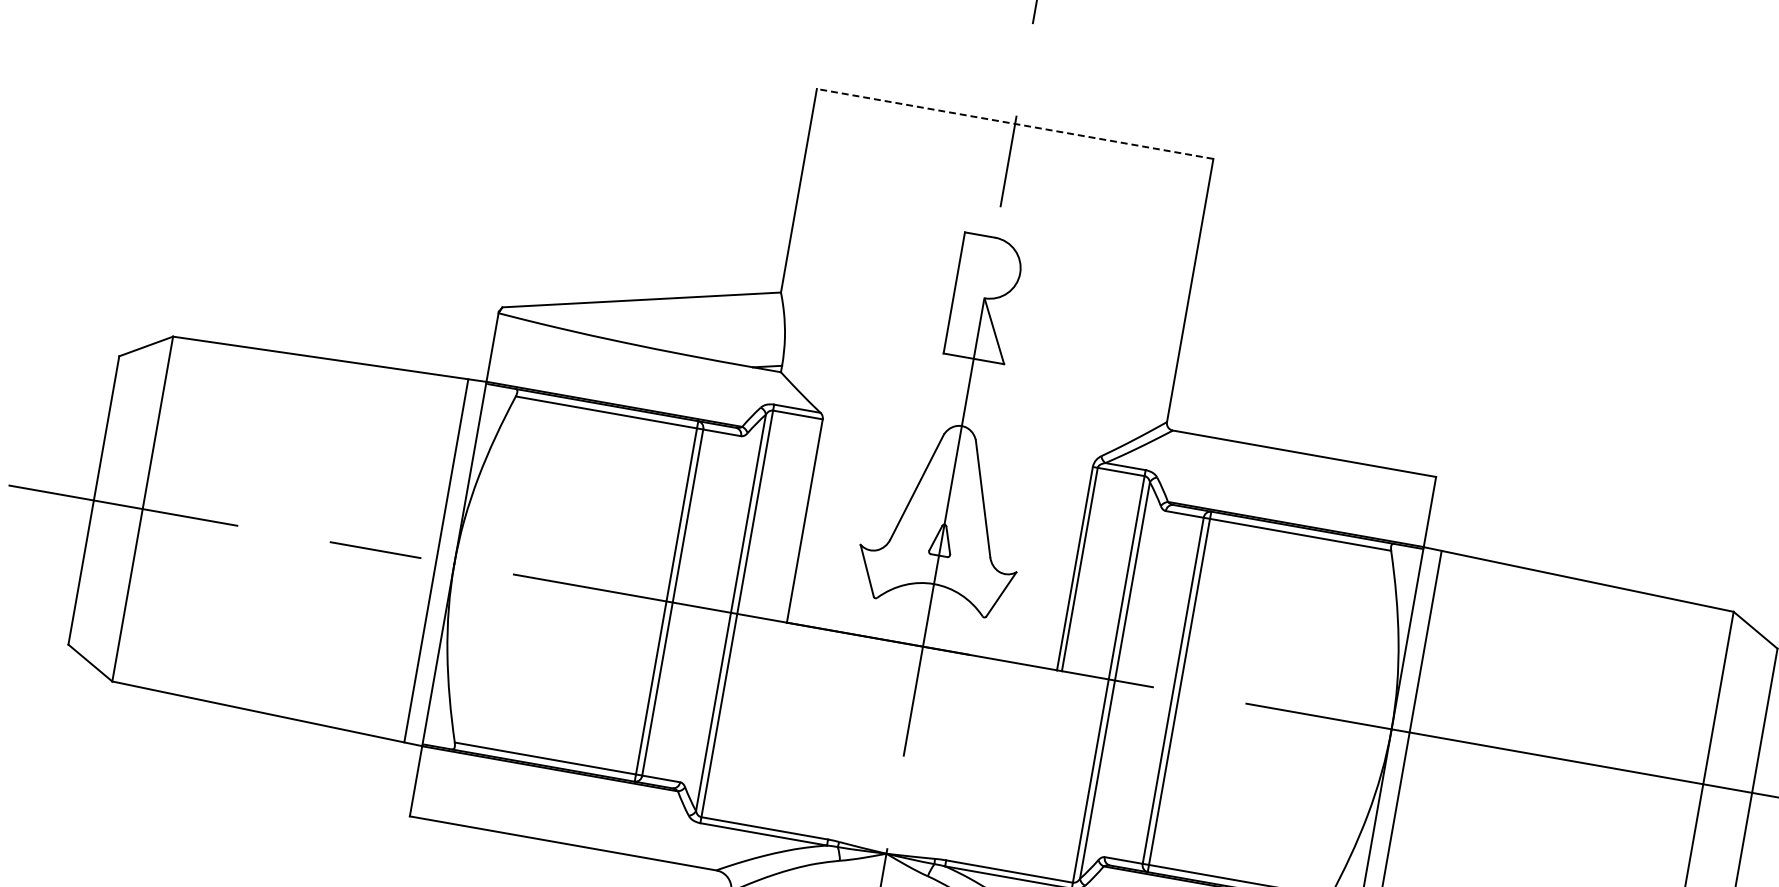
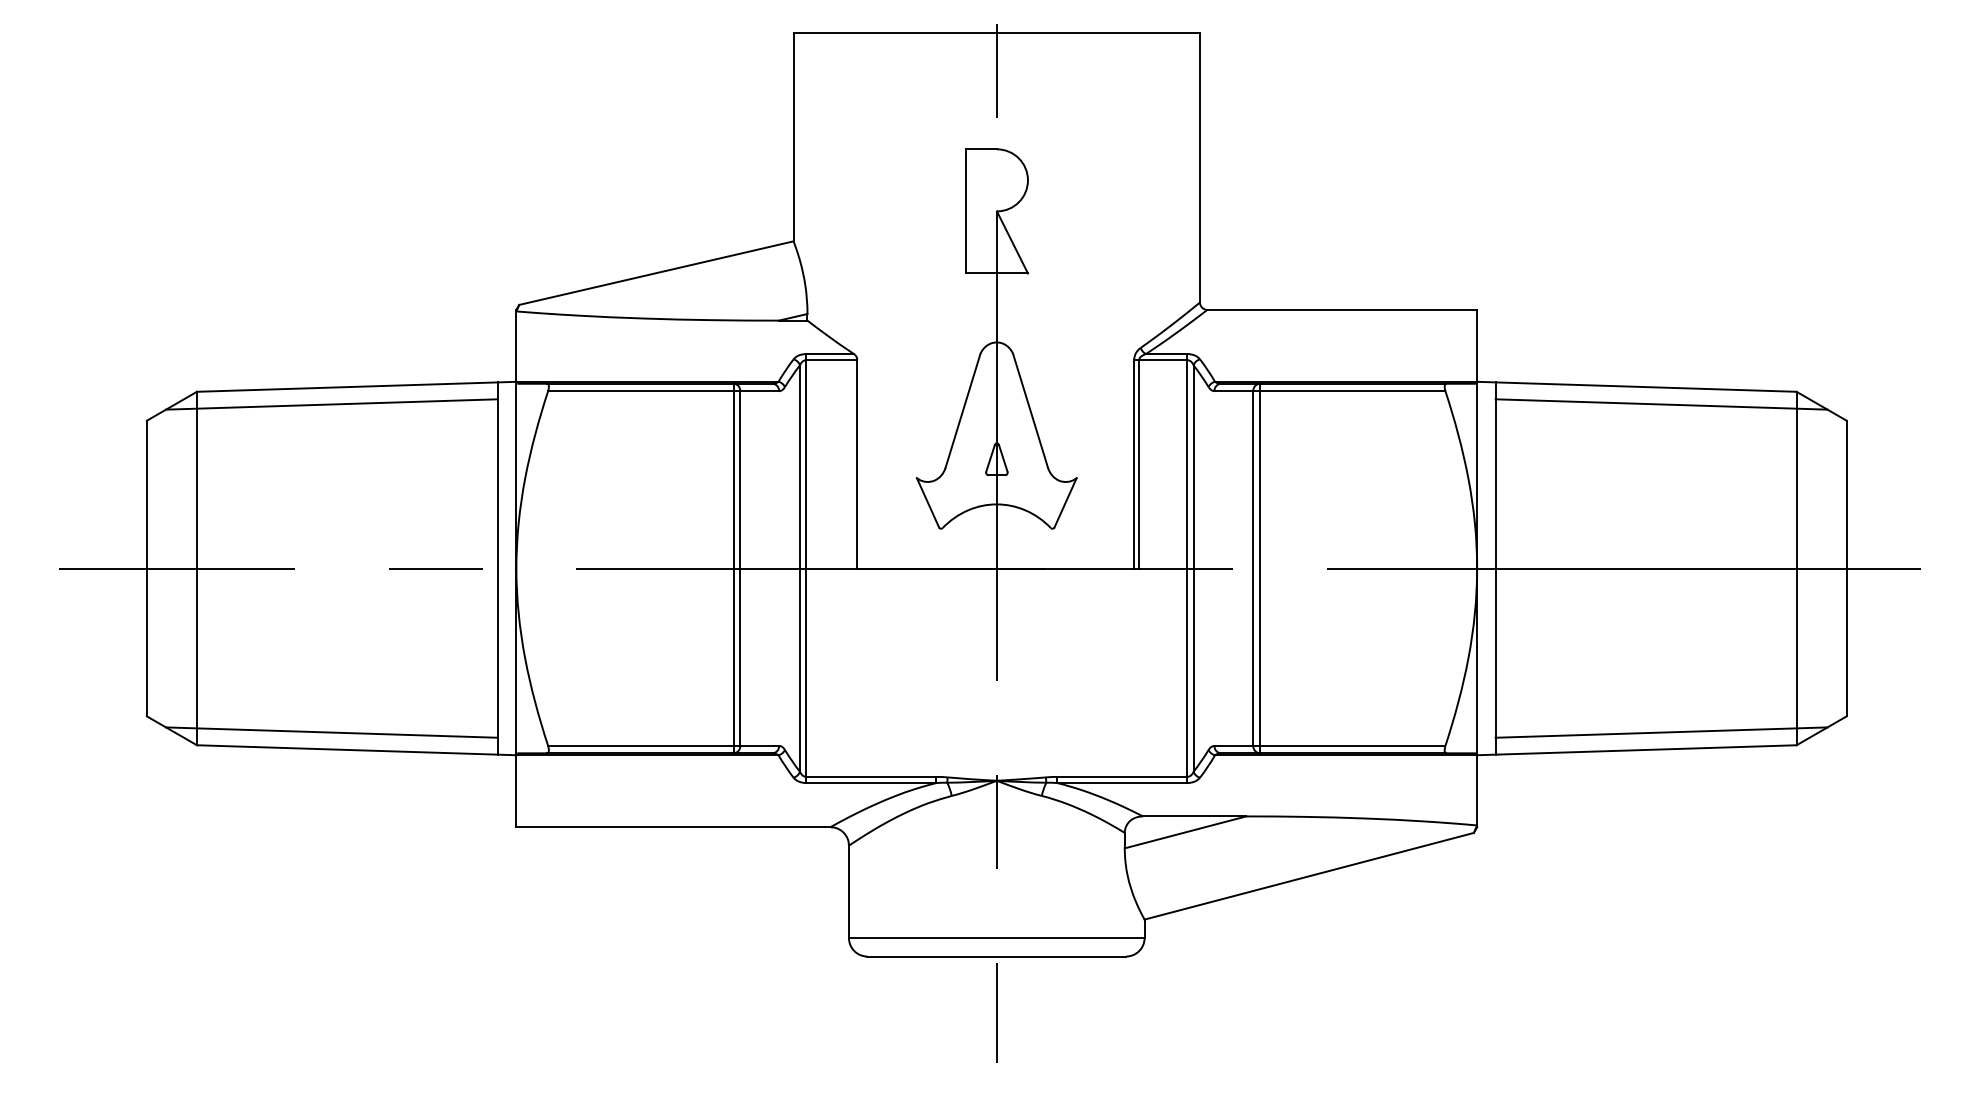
line: (1014, 123) -> (996, 32), dashed -> solid
line: (302, 372) -> (331, 404), added
line: (1599, 600) -> (1661, 404), added
line: (245, 692) -> (331, 732), added

